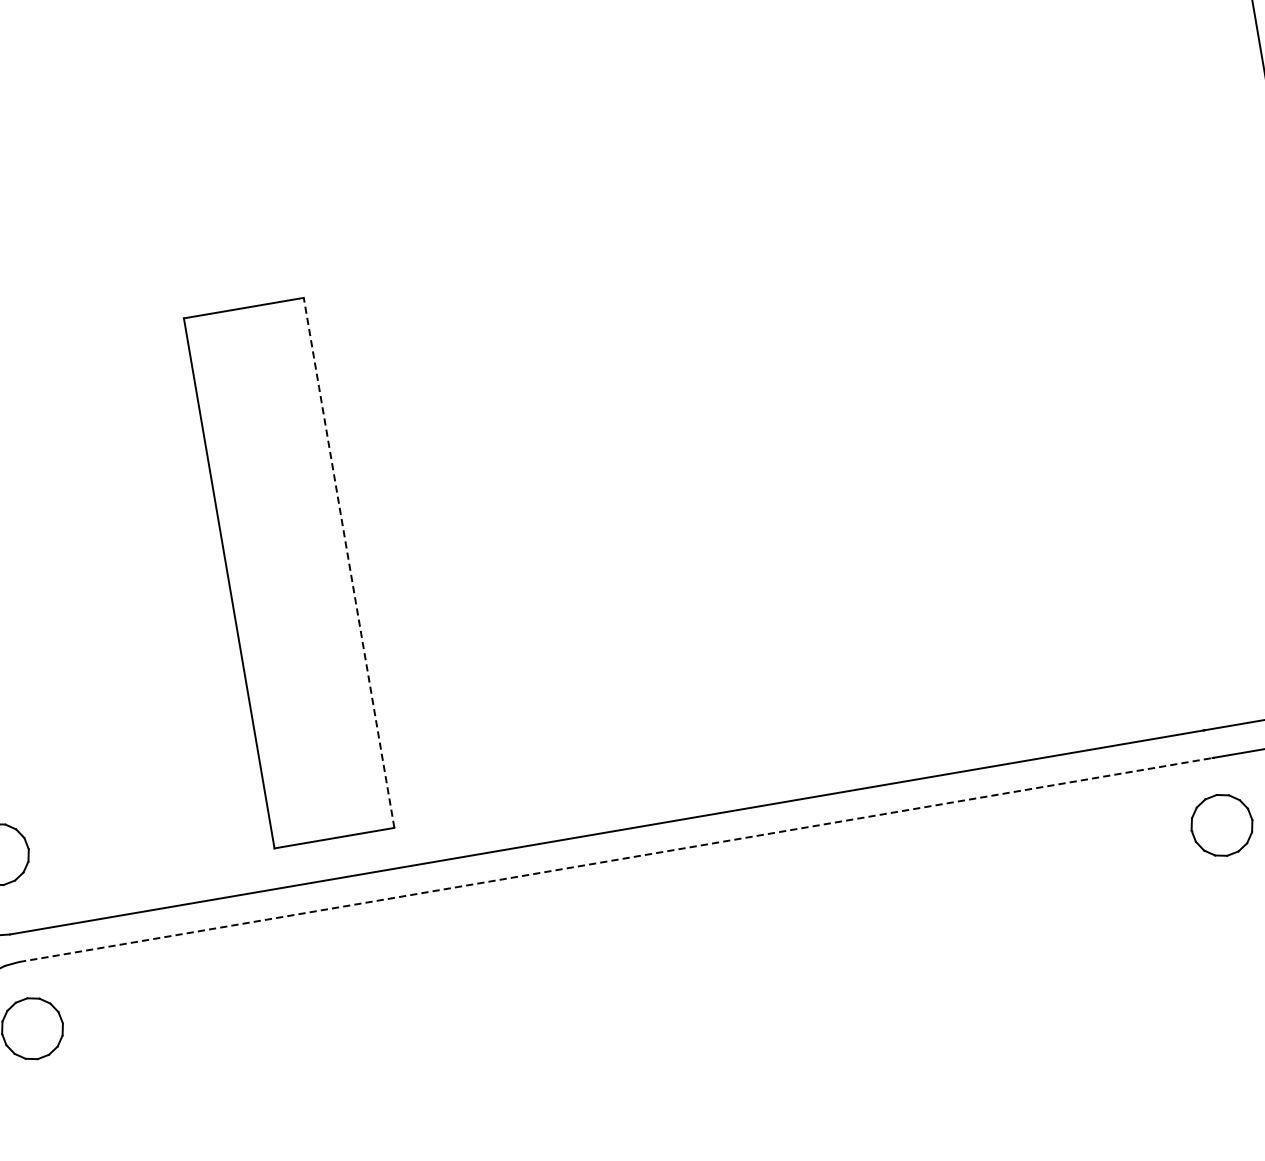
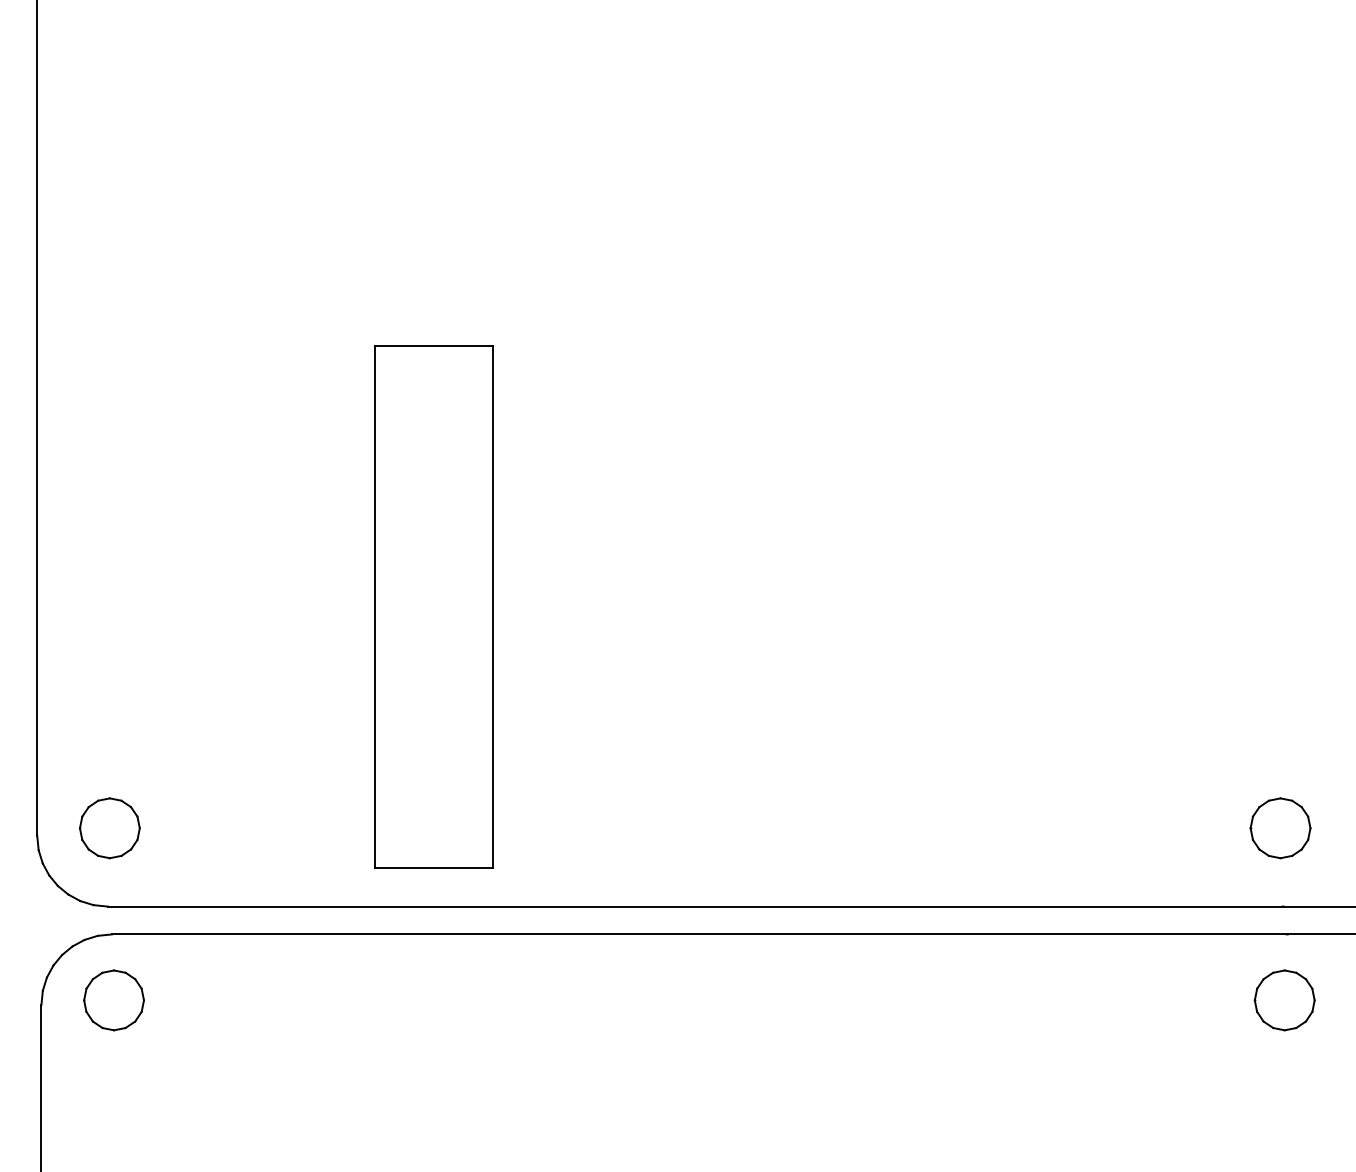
line: (348, 562) -> (492, 606), dashed -> solid
part: (1187, 651) -> (1280, 828), added
line: (615, 860) -> (699, 934), dashed -> solid

